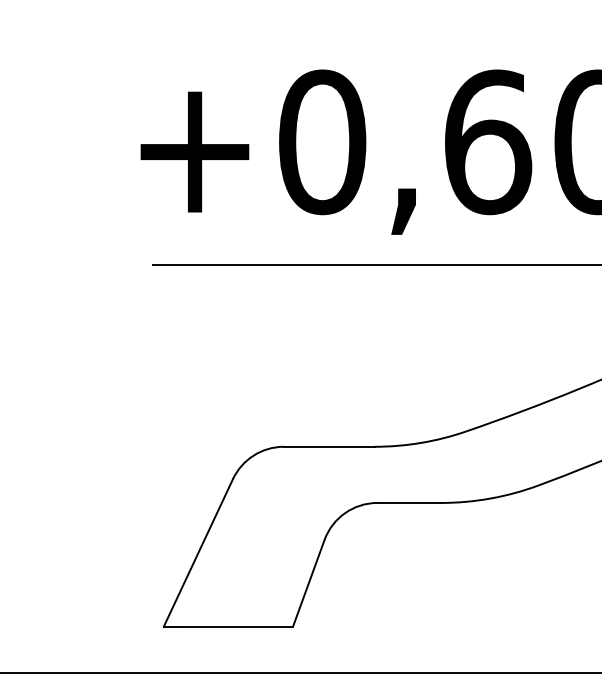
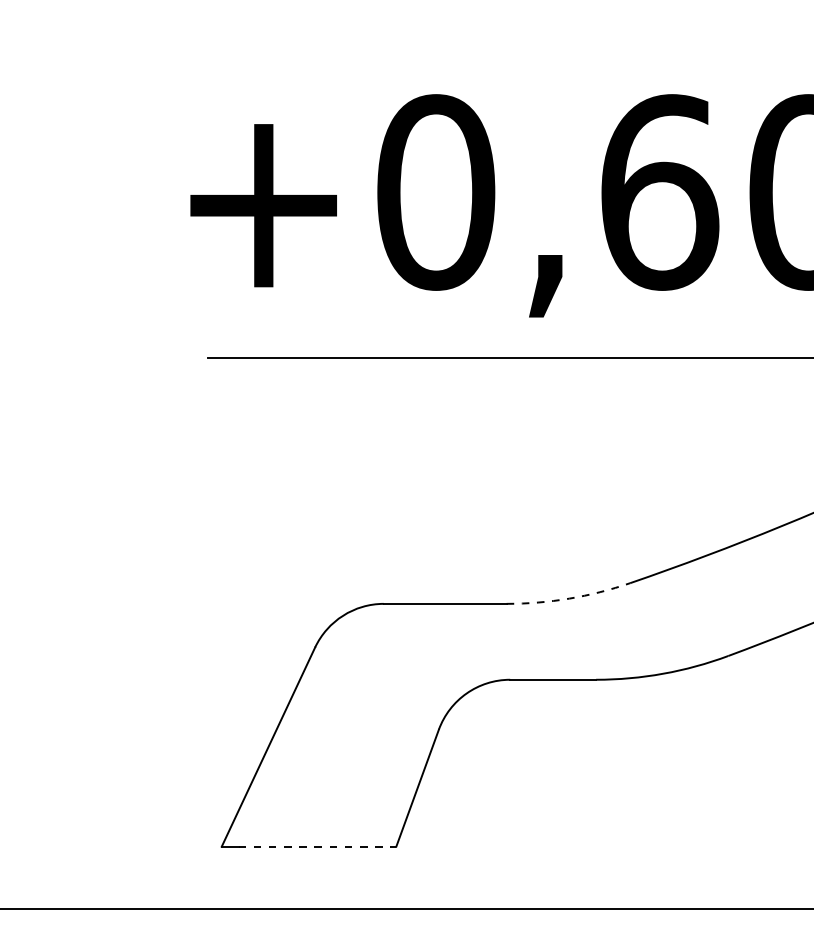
arc: (421, 442) -> (569, 598), solid -> dashed
line: (234, 626) -> (317, 846), solid -> dashed

